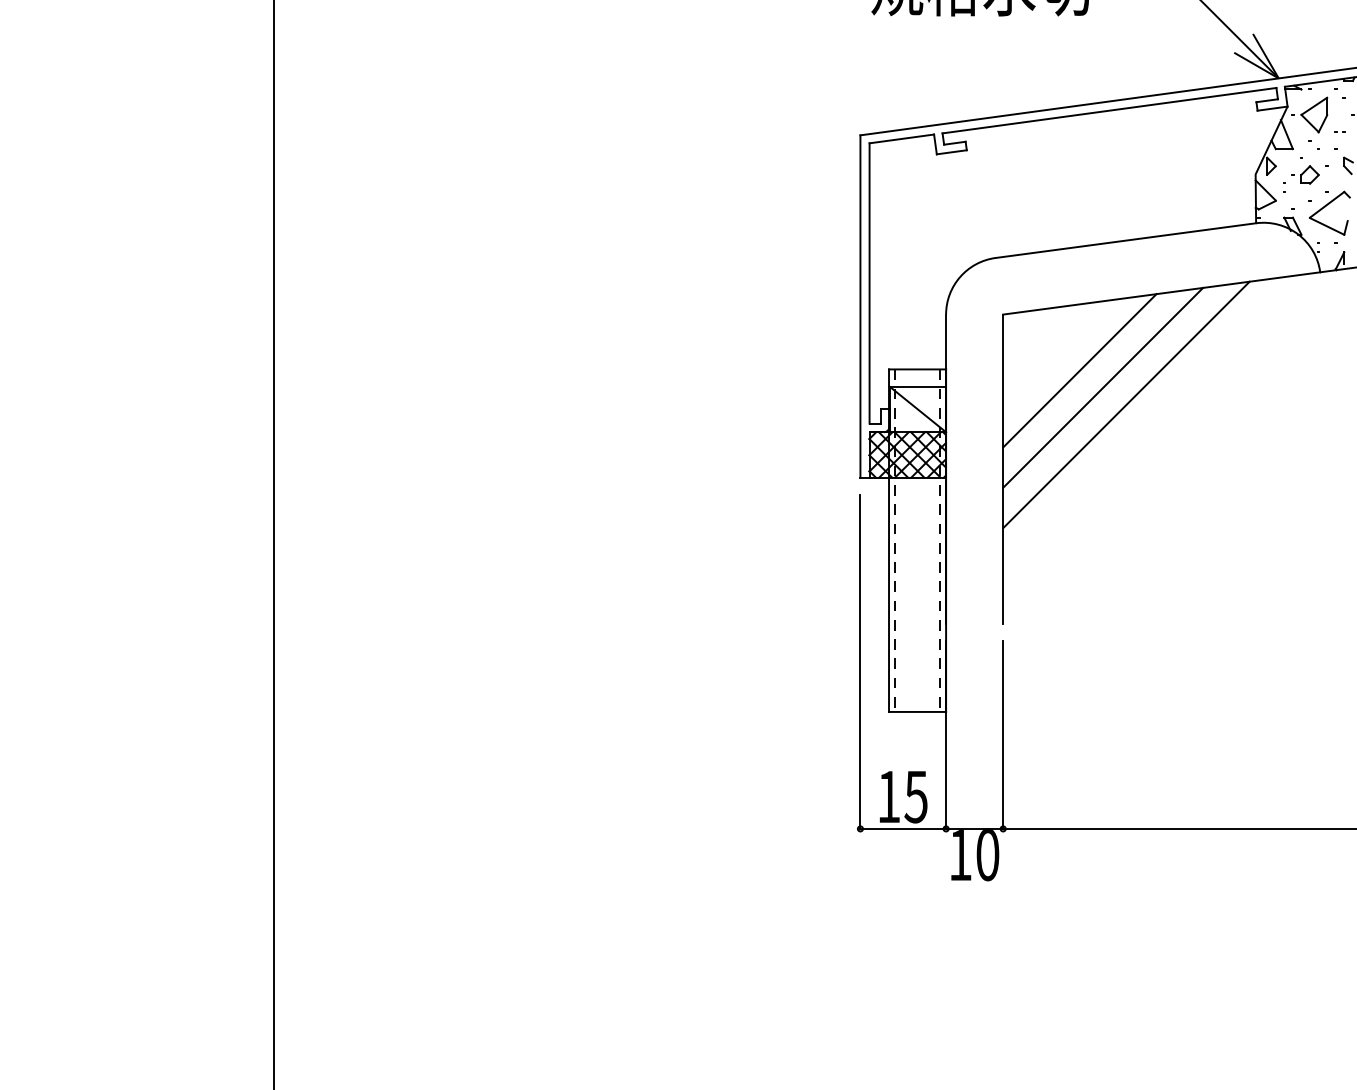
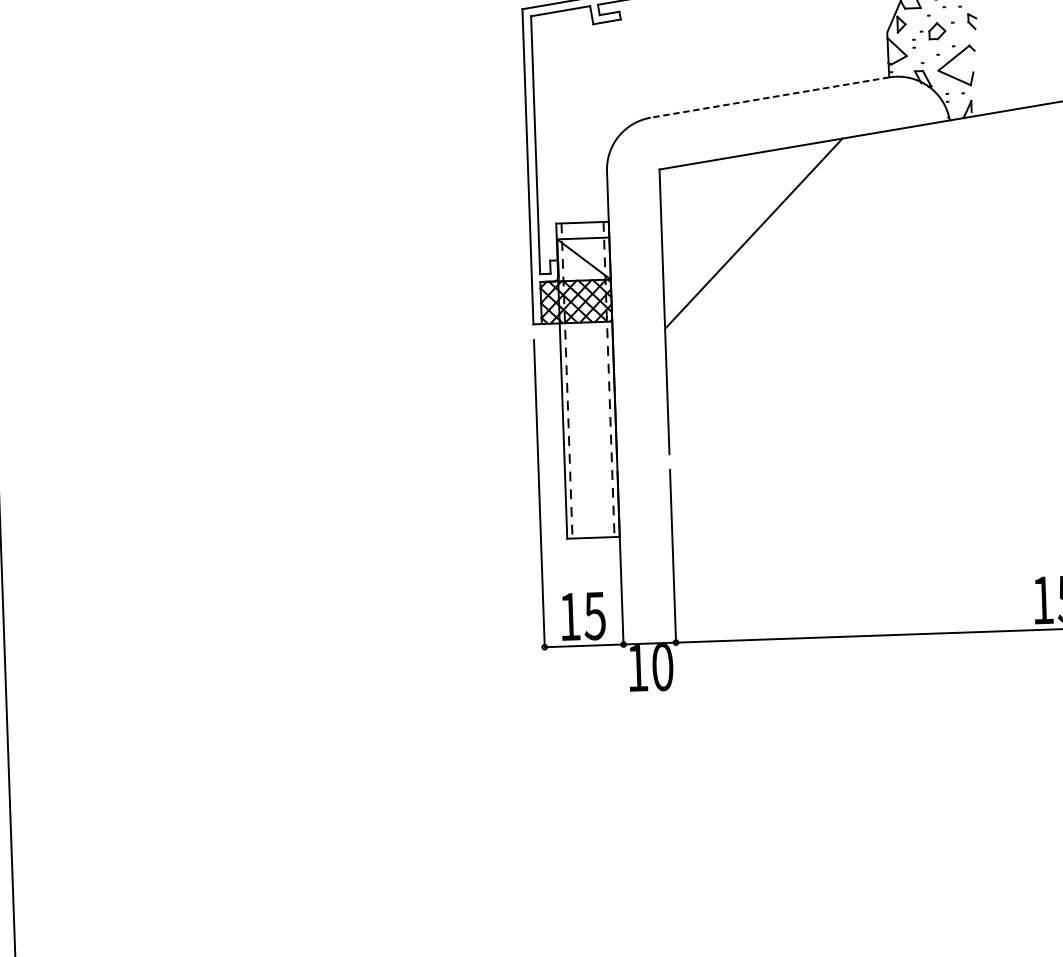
line: (1125, 240) -> (769, 97), solid -> dashed
line: (1079, 370) -> (731, 218), removed
line: (1126, 404) -> (775, 248), removed

